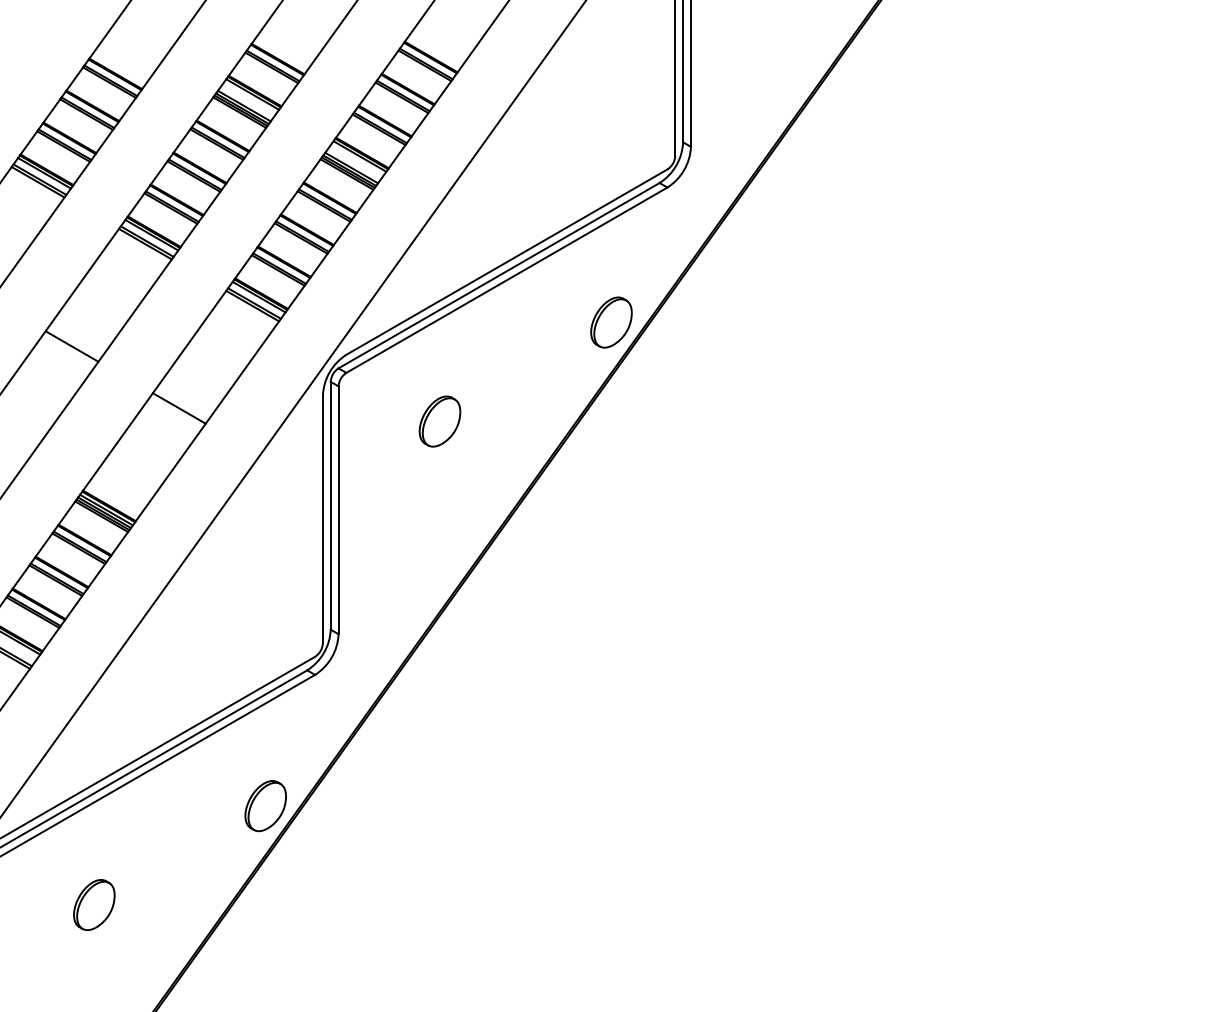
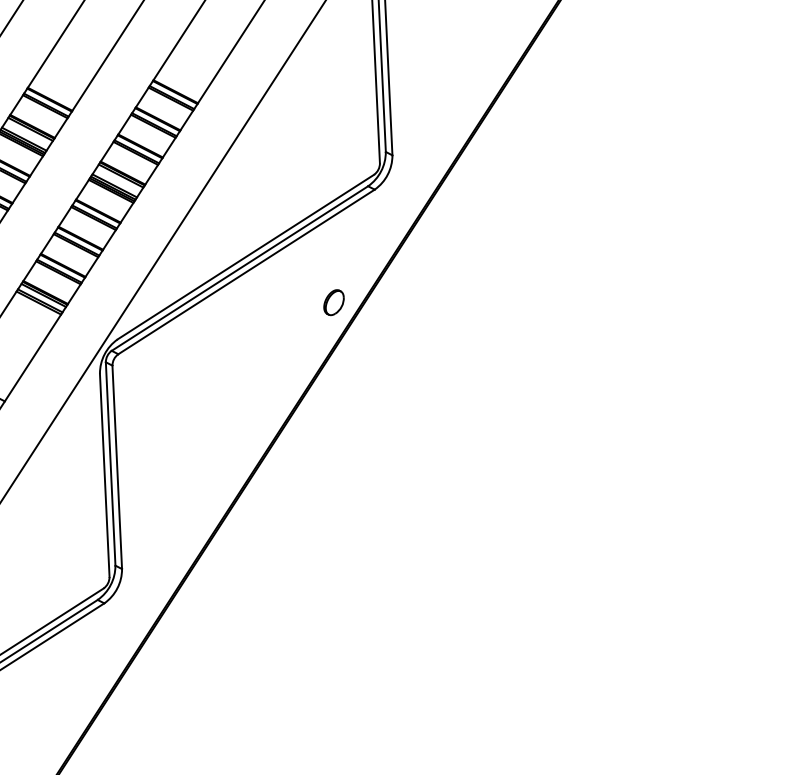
part: (611, 322) -> (334, 302), size x0.6
part: (439, 421) -> (196, 390), removed
part: (265, 806) -> (68, 713), removed

